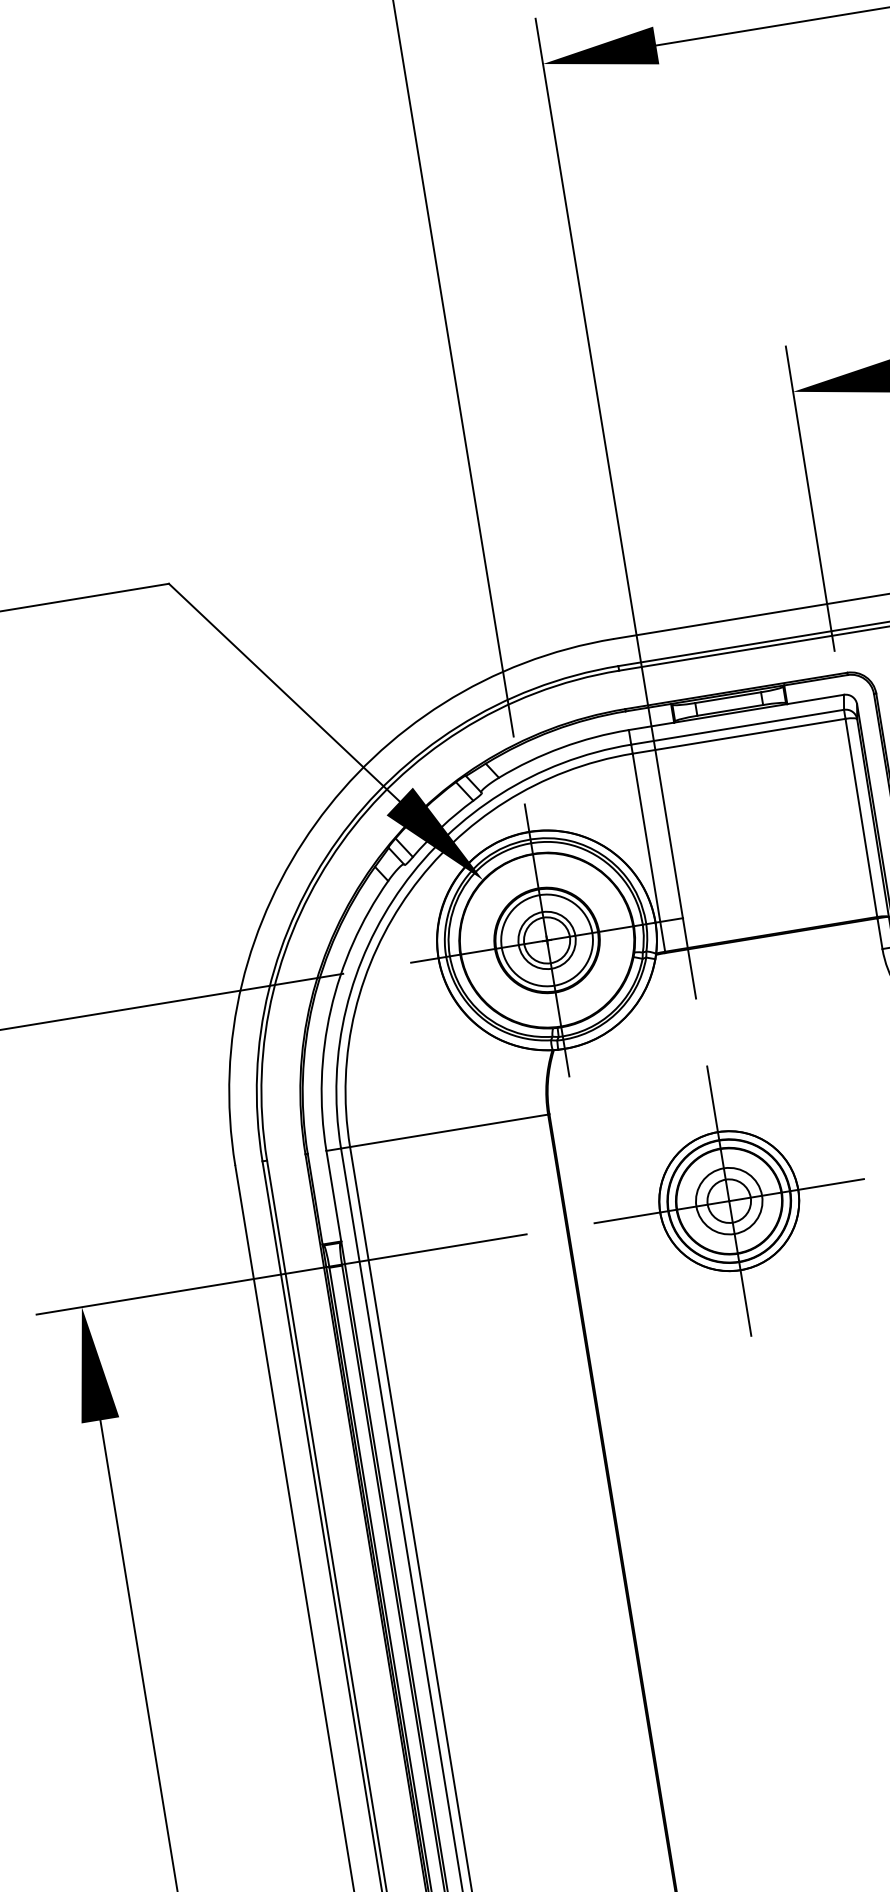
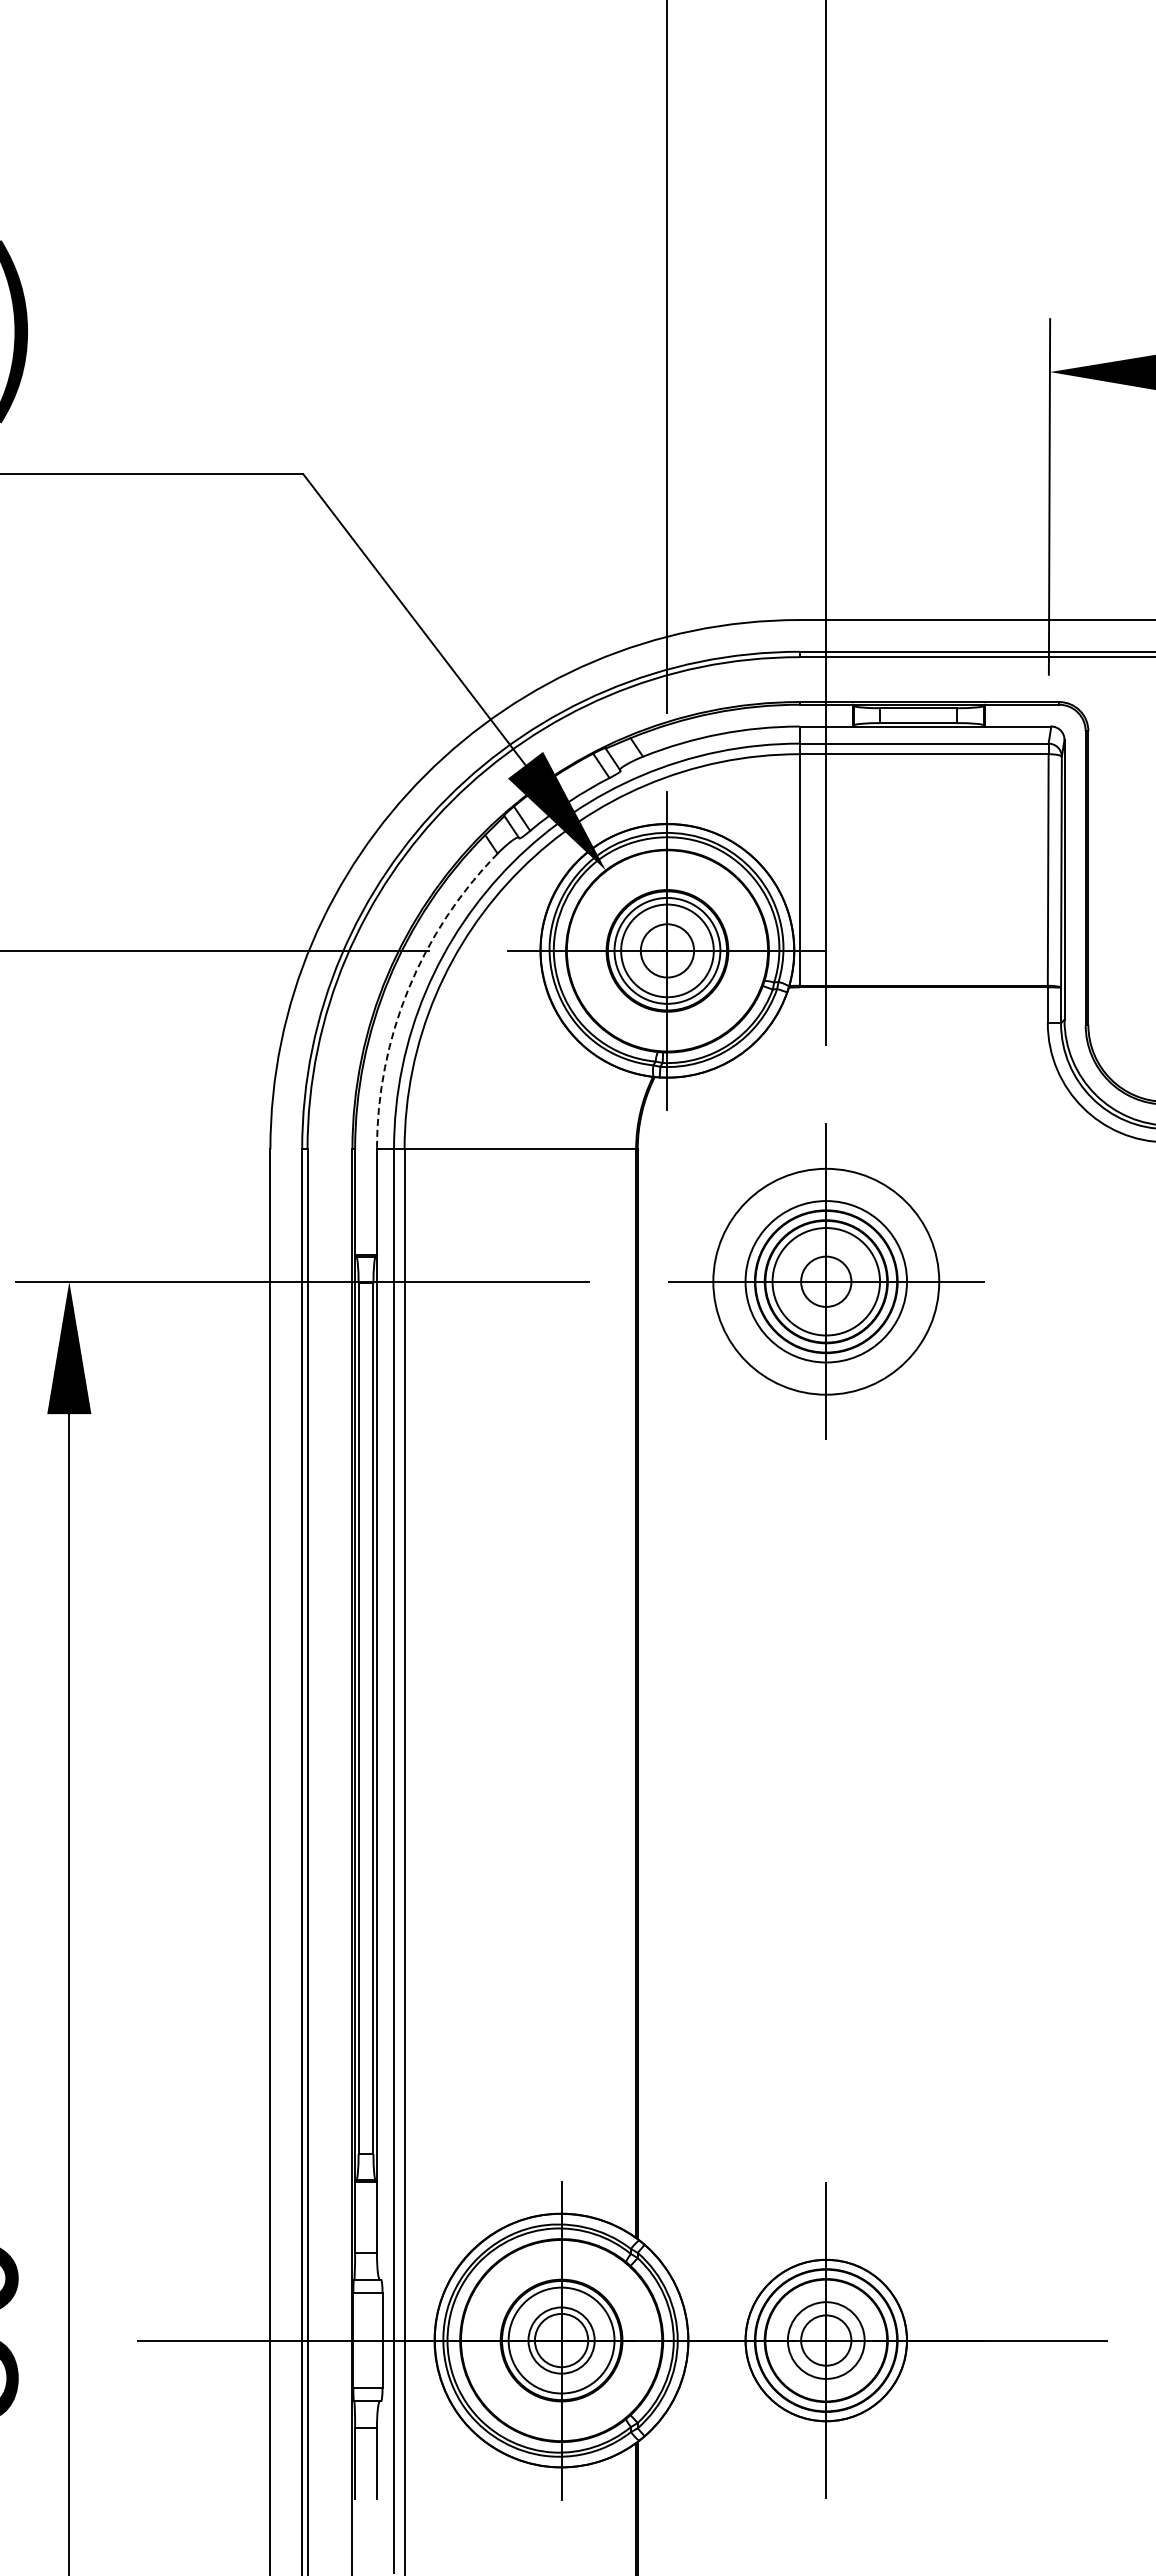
circle: (547, 940) -> (667, 950), size x1.4
arc: (331, 1009) -> (408, 989), solid -> dashed
circle: (728, 1201) -> (825, 1281), size x1.4
circle: (728, 1201) -> (825, 1281), size x1.4

